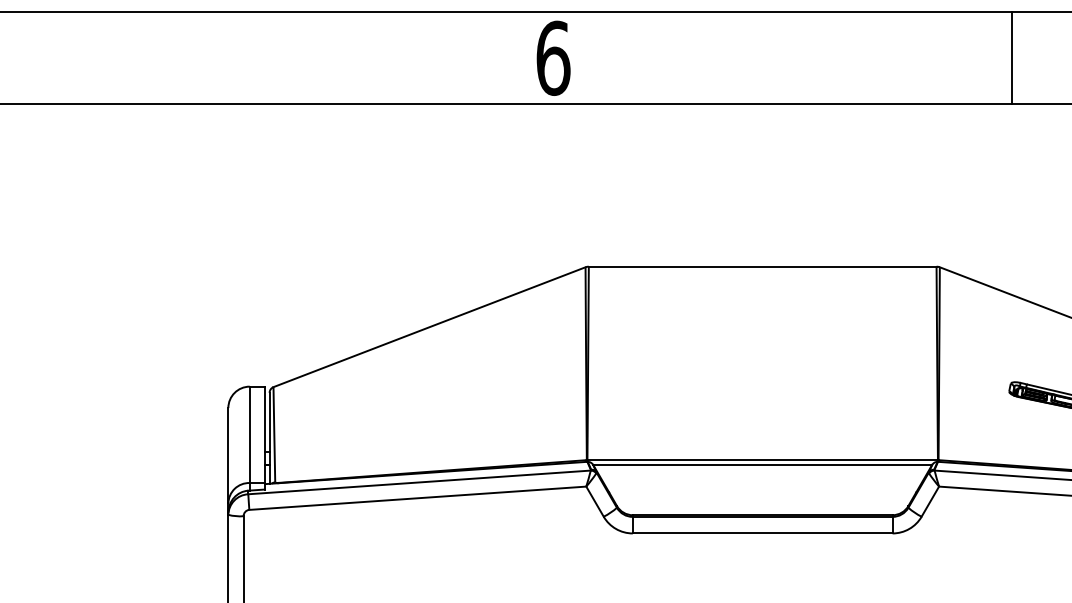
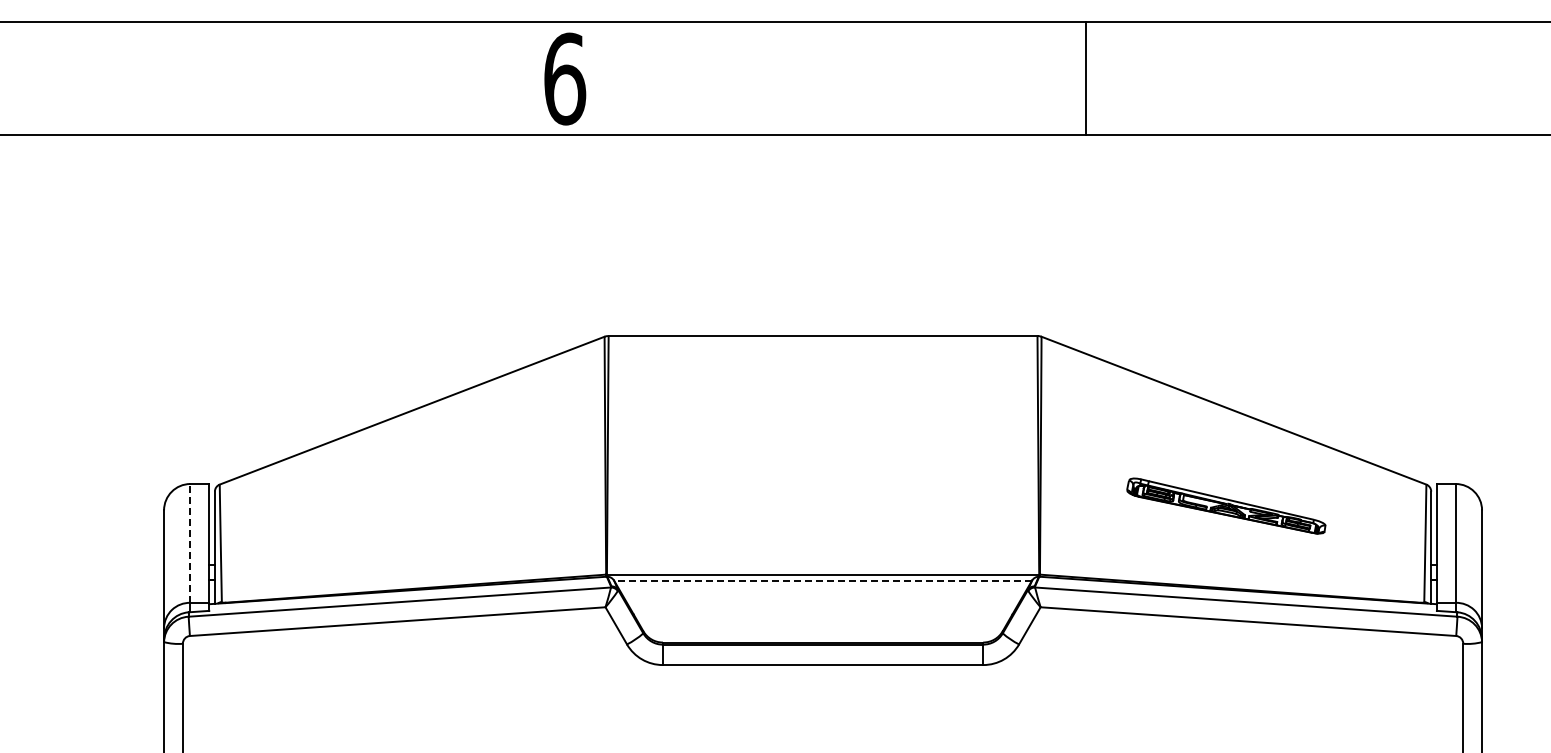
line: (1011, 57) -> (1085, 78), moved
line: (249, 434) -> (190, 542), solid -> dashed
line: (763, 465) -> (823, 581), solid -> dashed

